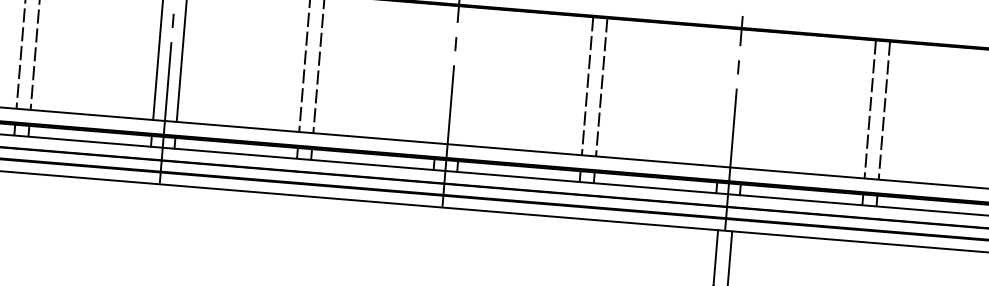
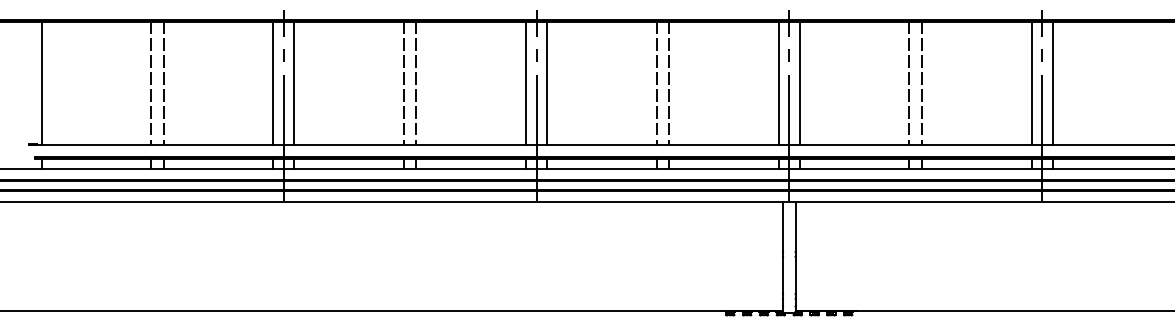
line: (442, 74) -> (526, 83), added
line: (465, 76) -> (547, 83), added
line: (723, 97) -> (778, 83), added
line: (747, 99) -> (799, 83), added

